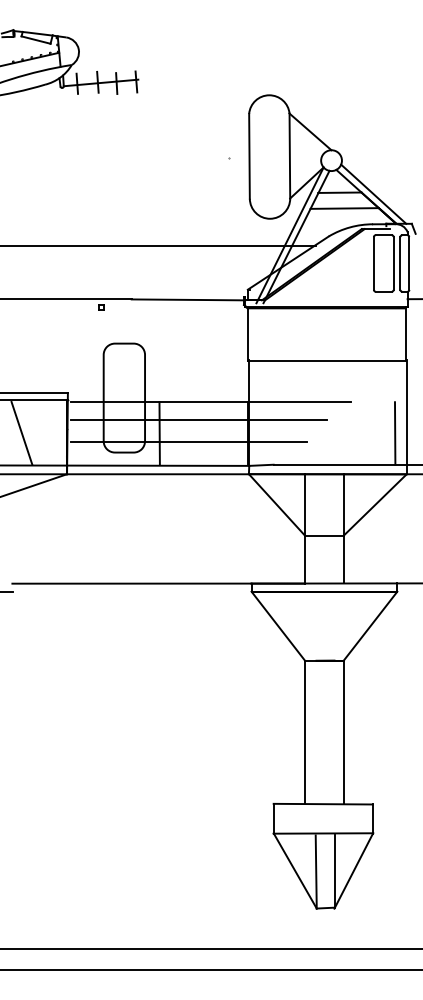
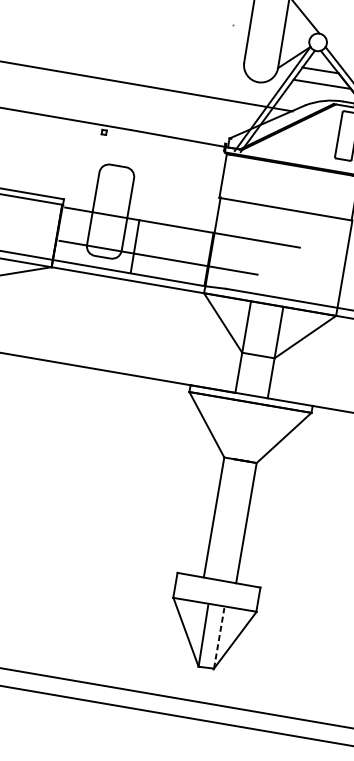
line: (198, 420) -> (169, 241), removed
line: (21, 432) -> (19, 225), removed
line: (394, 433) -> (331, 279), removed
line: (334, 871) -> (218, 638), solid -> dashed

